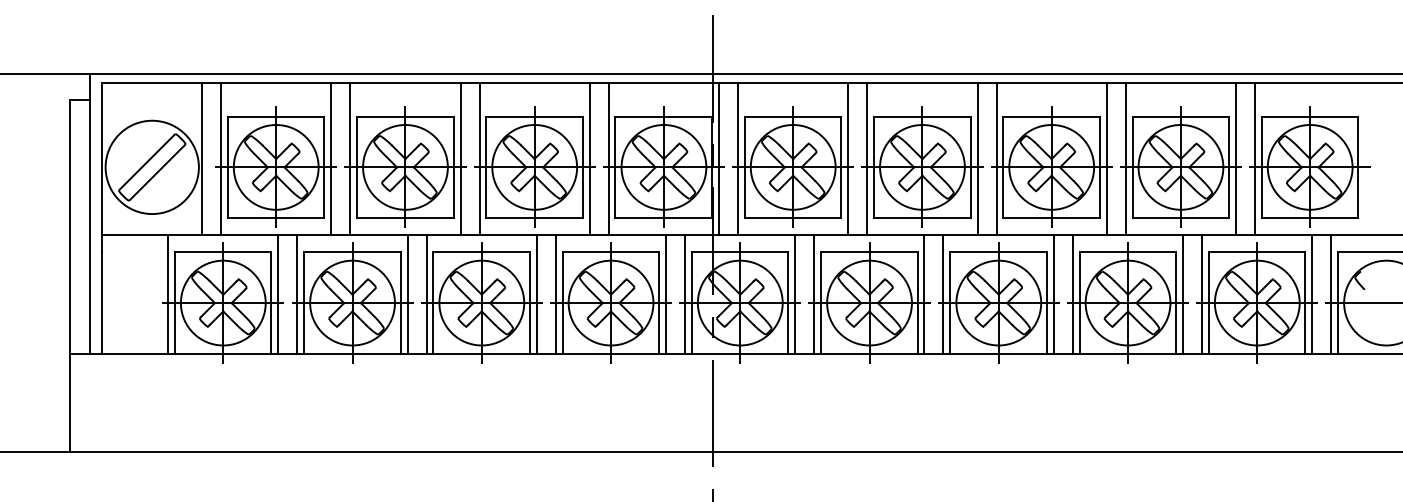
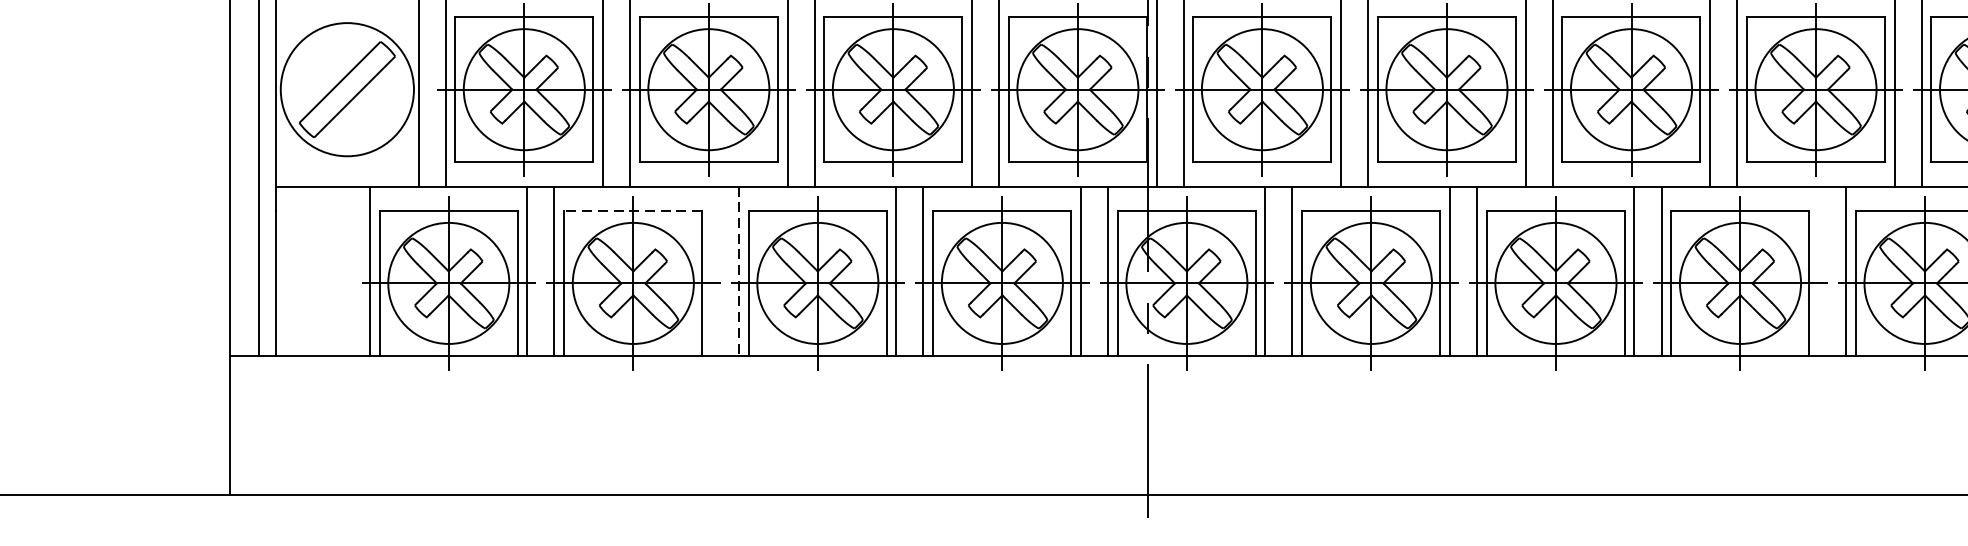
line: (351, 252) -> (631, 211), solid -> dashed
line: (407, 294) -> (711, 271), removed
line: (1182, 294) -> (1818, 271), removed
line: (426, 295) -> (738, 272), solid -> dashed

